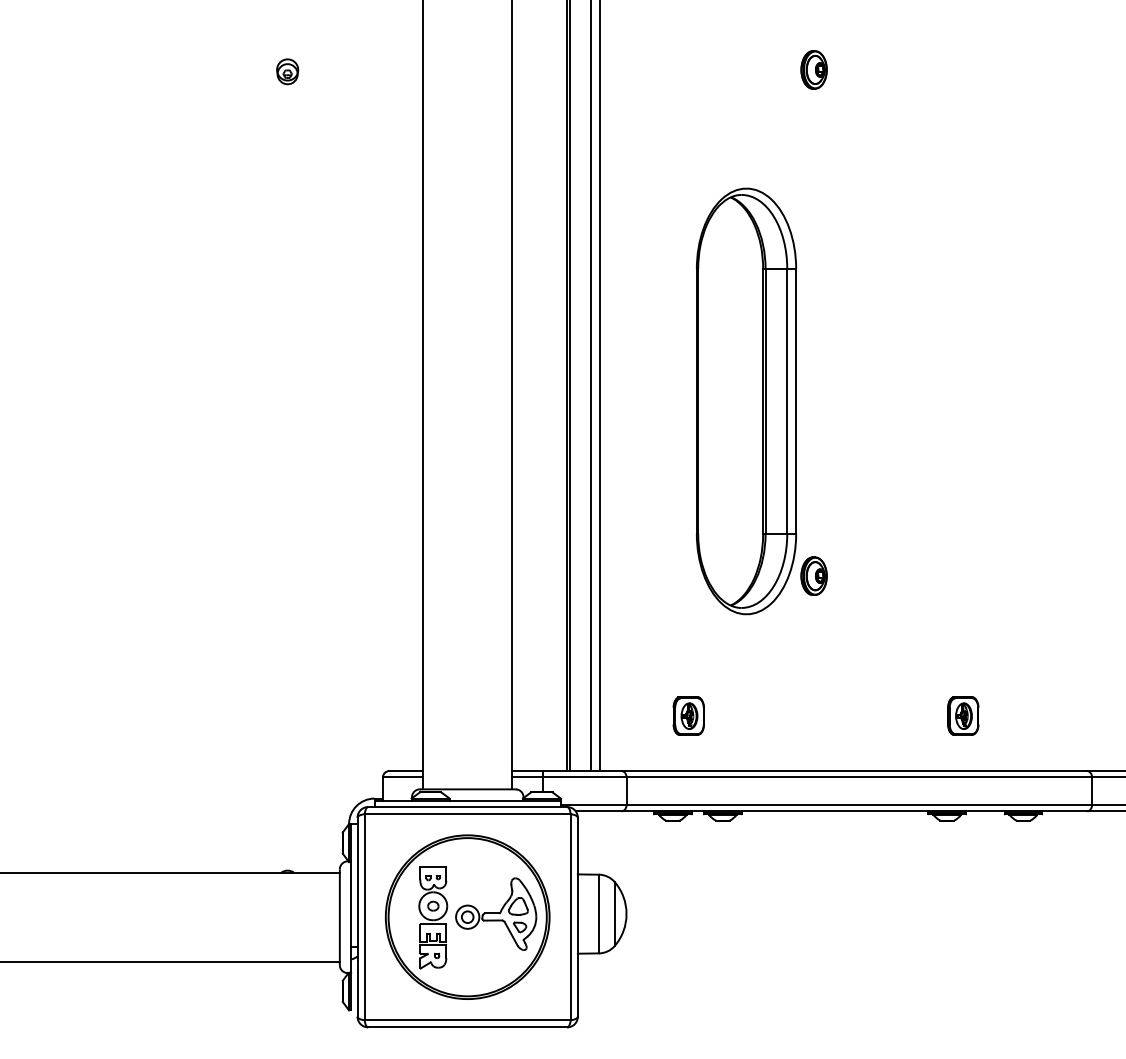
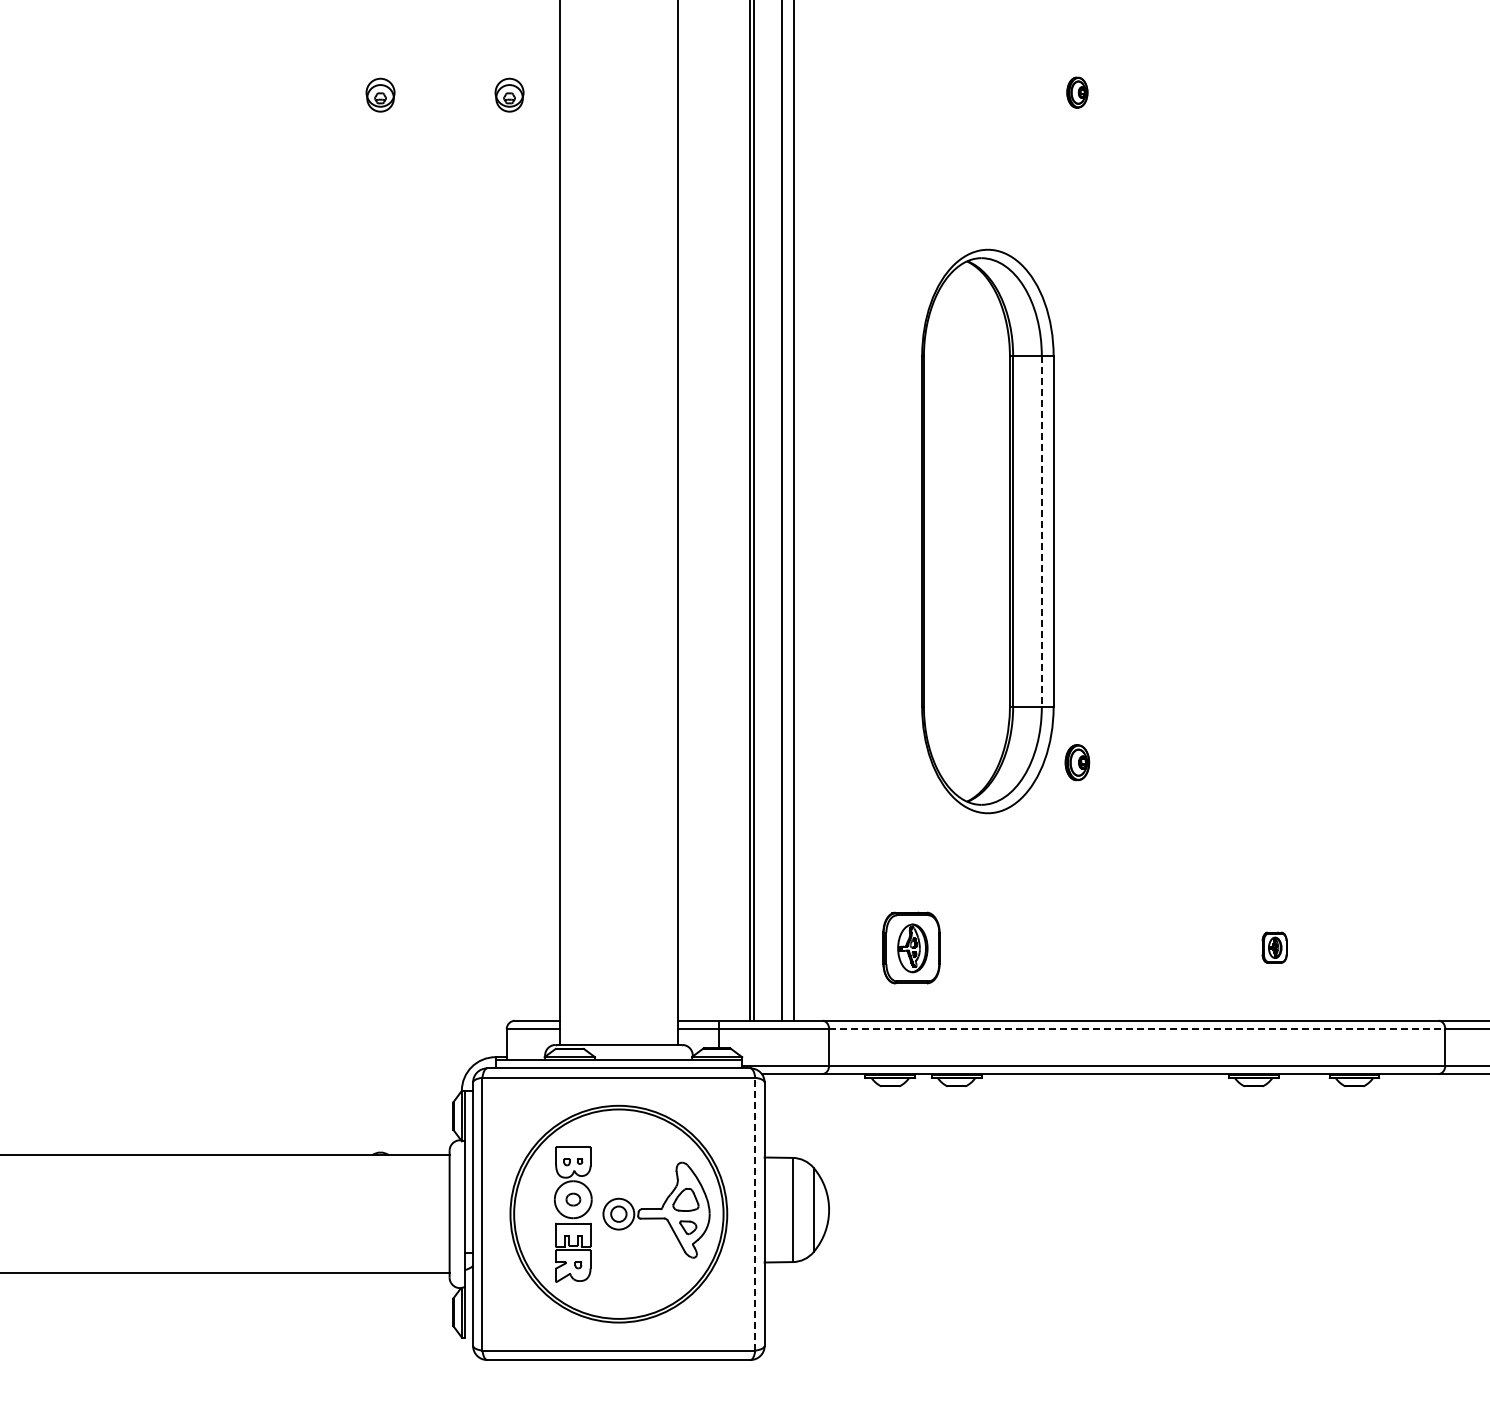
part: (814, 69) -> (1077, 92), size x0.6
part: (385, 71) -> (509, 94), added
line: (787, 402) -> (1041, 532), solid -> dashed
part: (814, 575) -> (1077, 762), size x0.7
part: (688, 715) -> (911, 947), size x1.4
part: (963, 715) -> (1274, 947), size x0.6
line: (859, 777) -> (1137, 1029), solid -> dashed
line: (570, 916) -> (755, 1213), solid -> dashed

